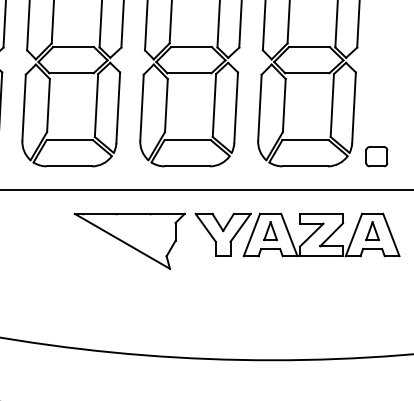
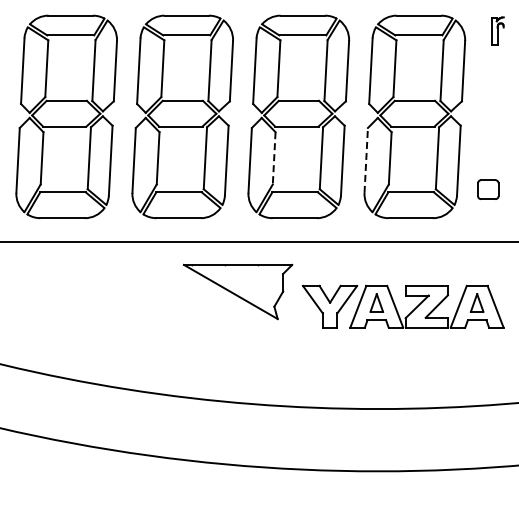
line: (166, 105) -> (274, 158), solid -> dashed
line: (260, 106) -> (366, 159), solid -> dashed
part: (377, 156) -> (488, 189), moved
part: (291, 237) -> (397, 309), moved

